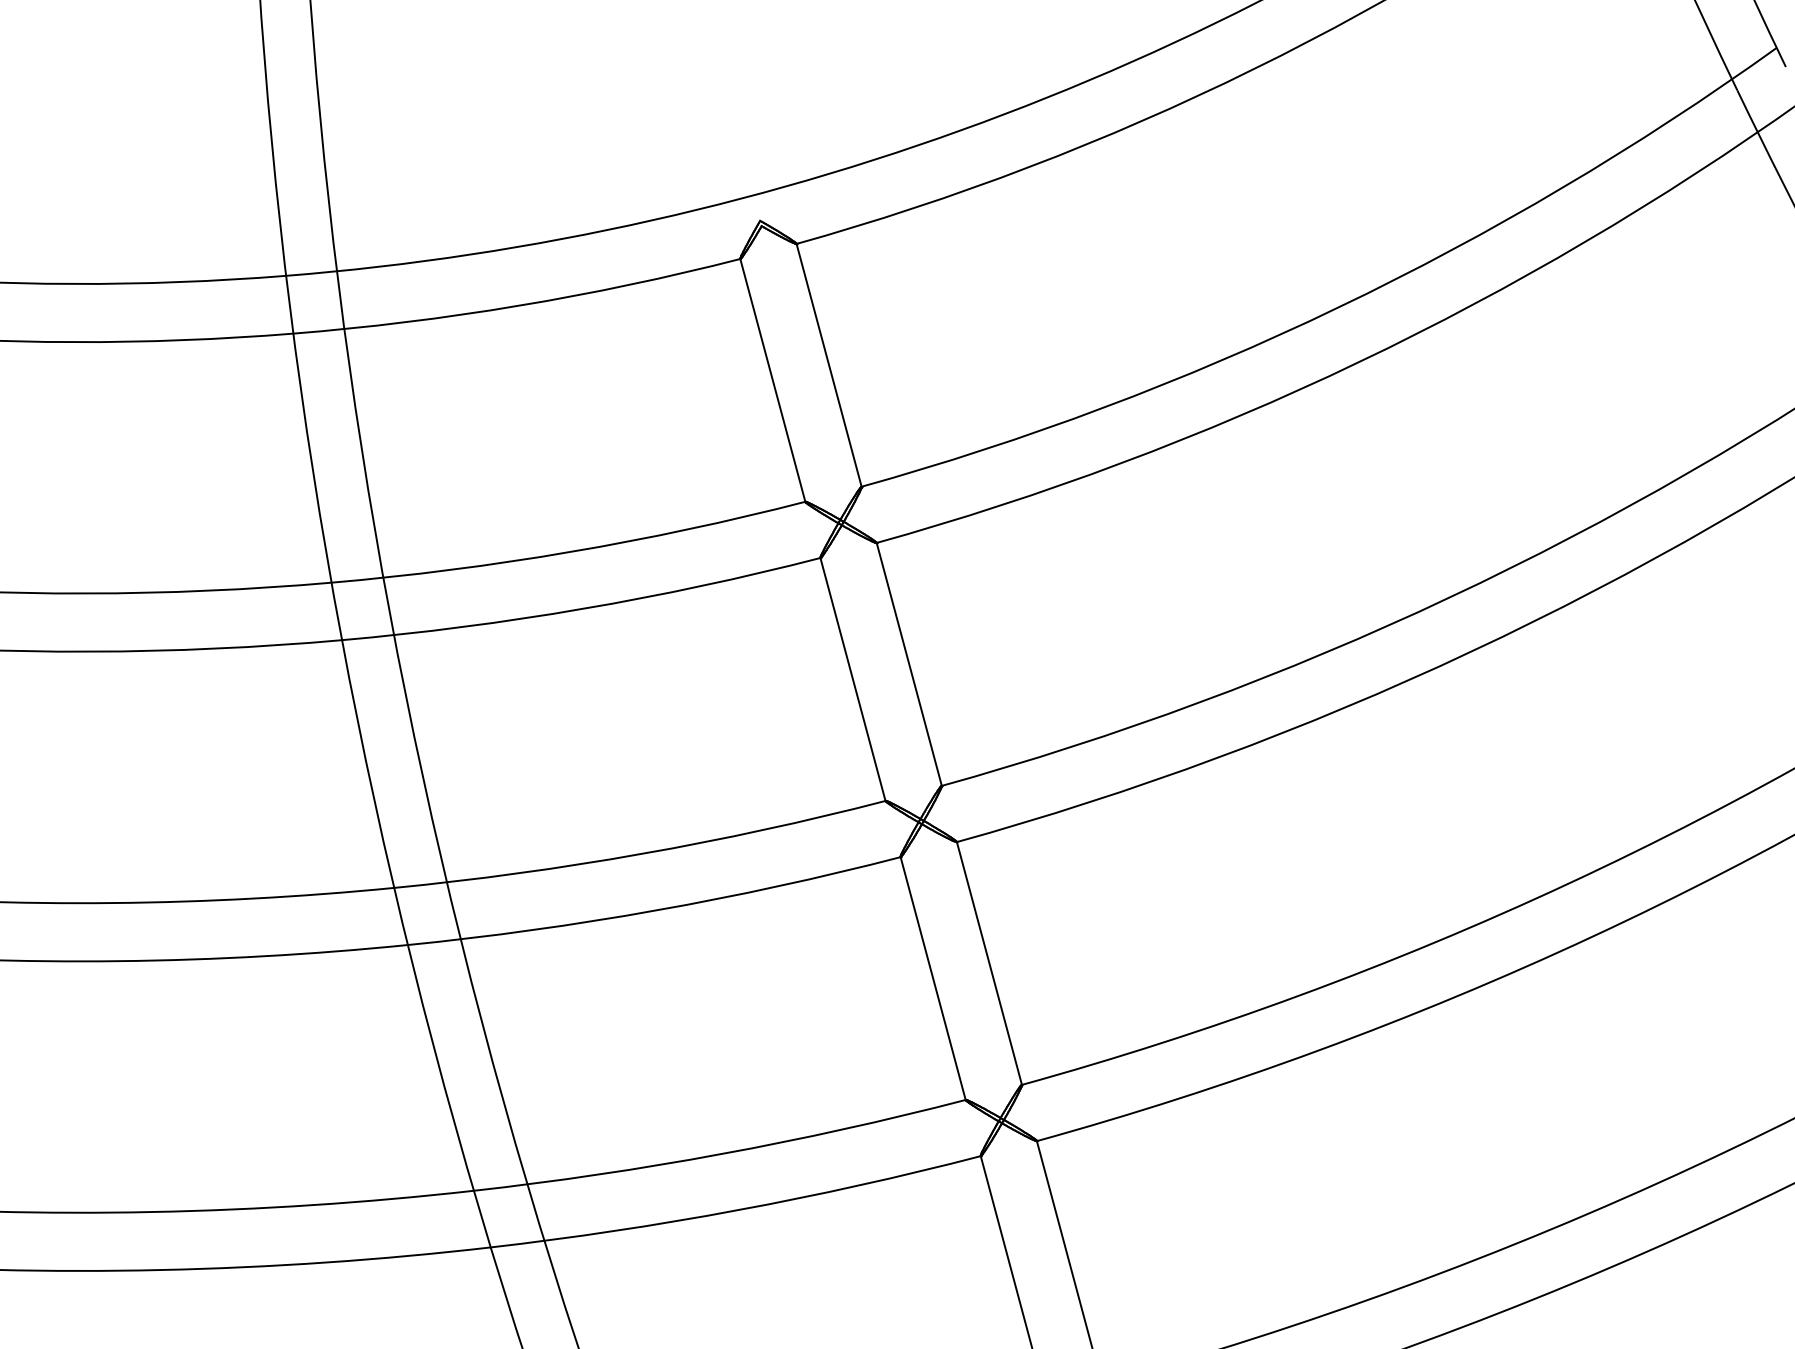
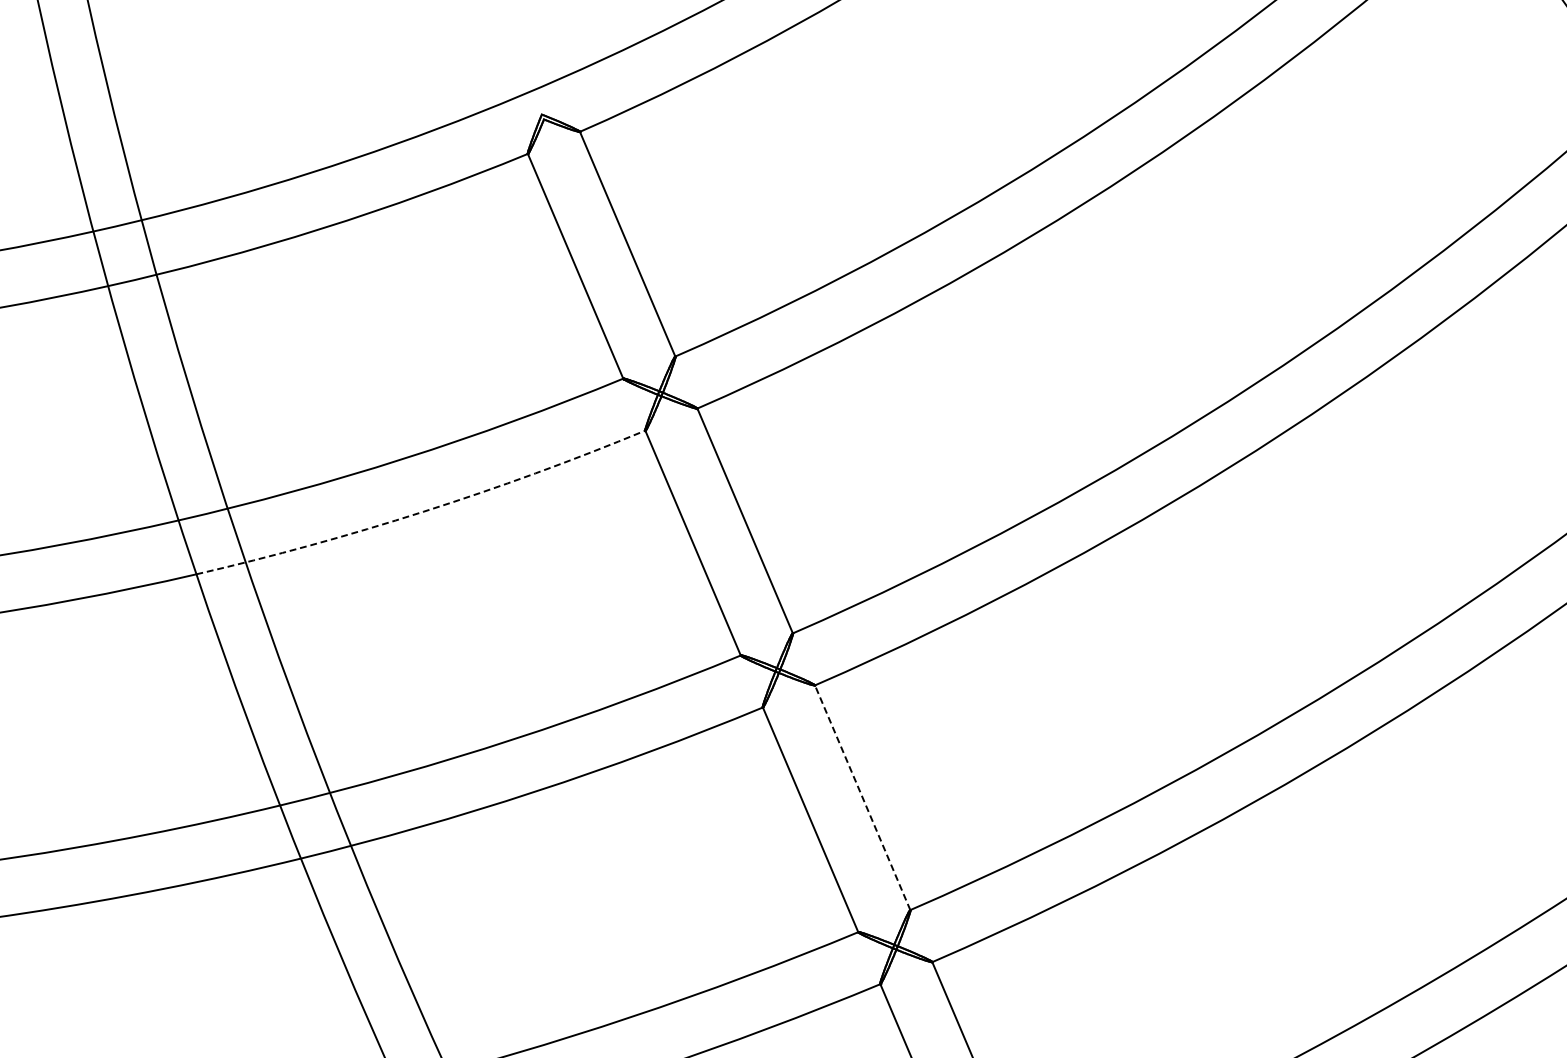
arc: (583, 608) -> (424, 511), solid -> dashed
line: (989, 963) -> (862, 797), solid -> dashed

